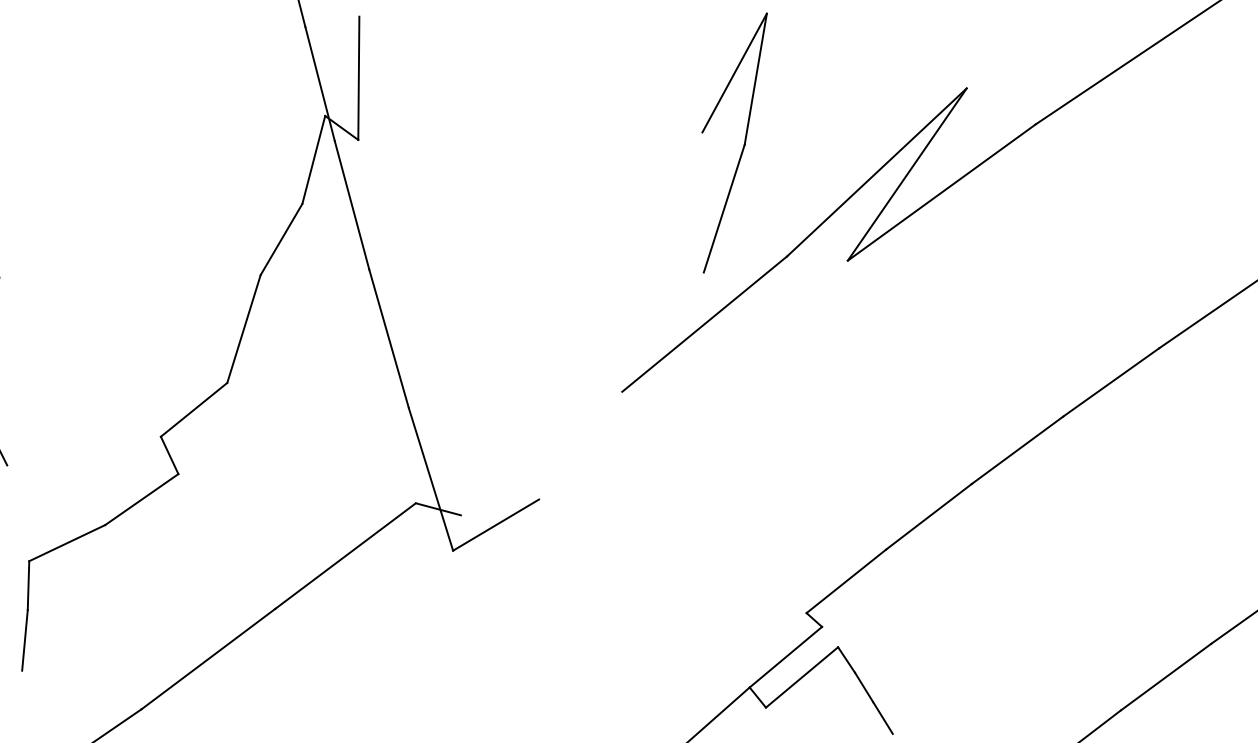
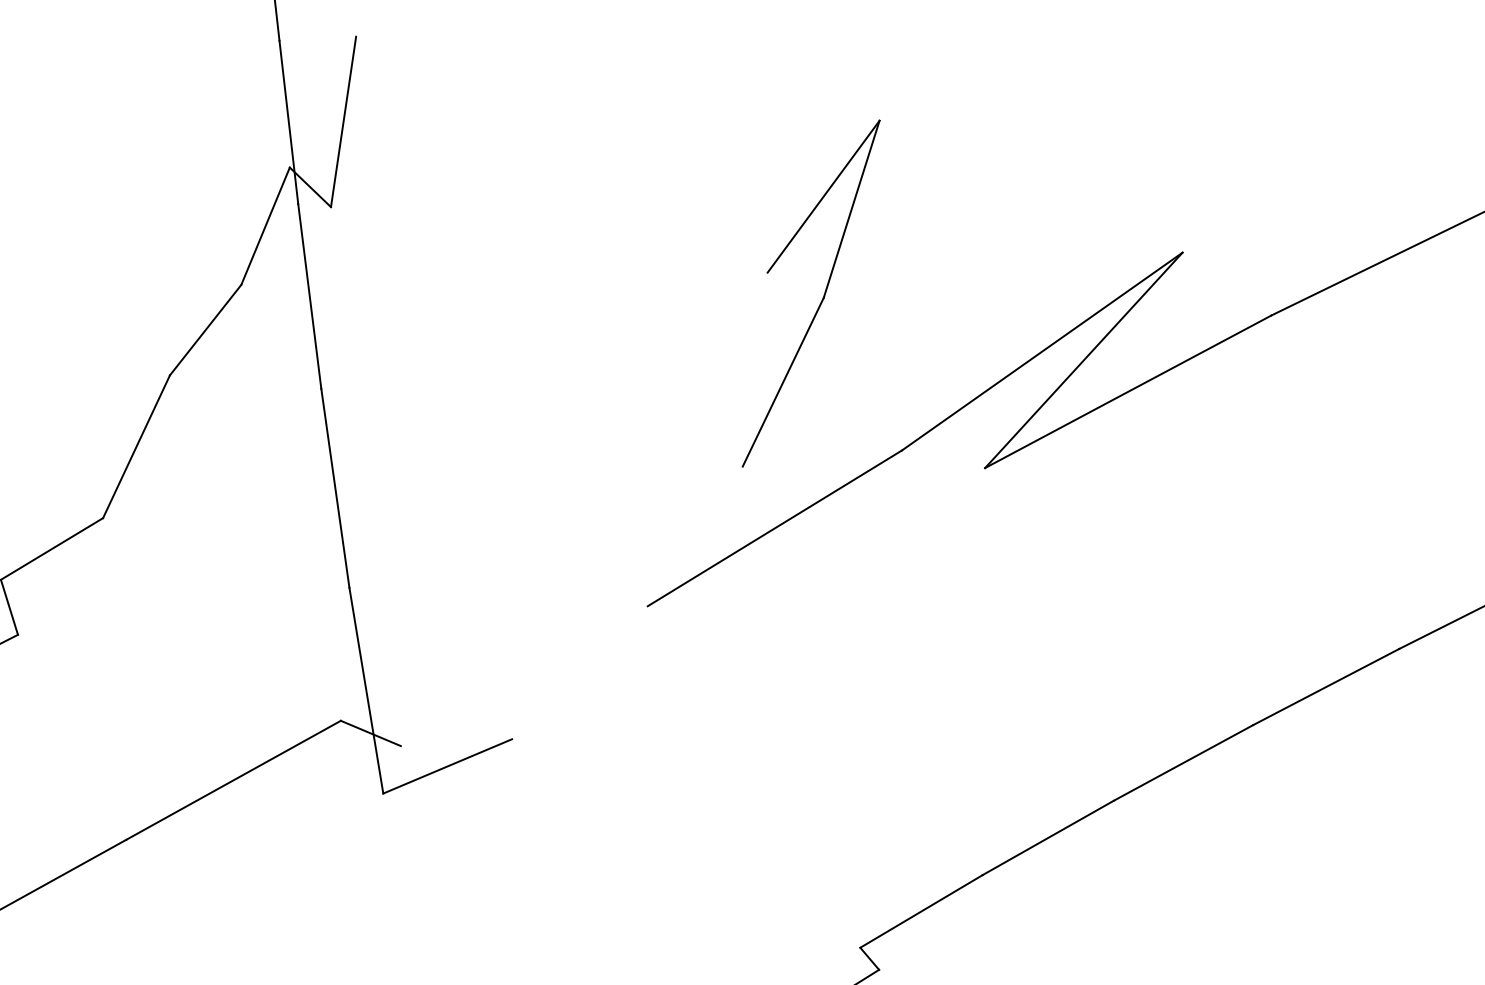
part: (743, 144) -> (822, 297), moved

